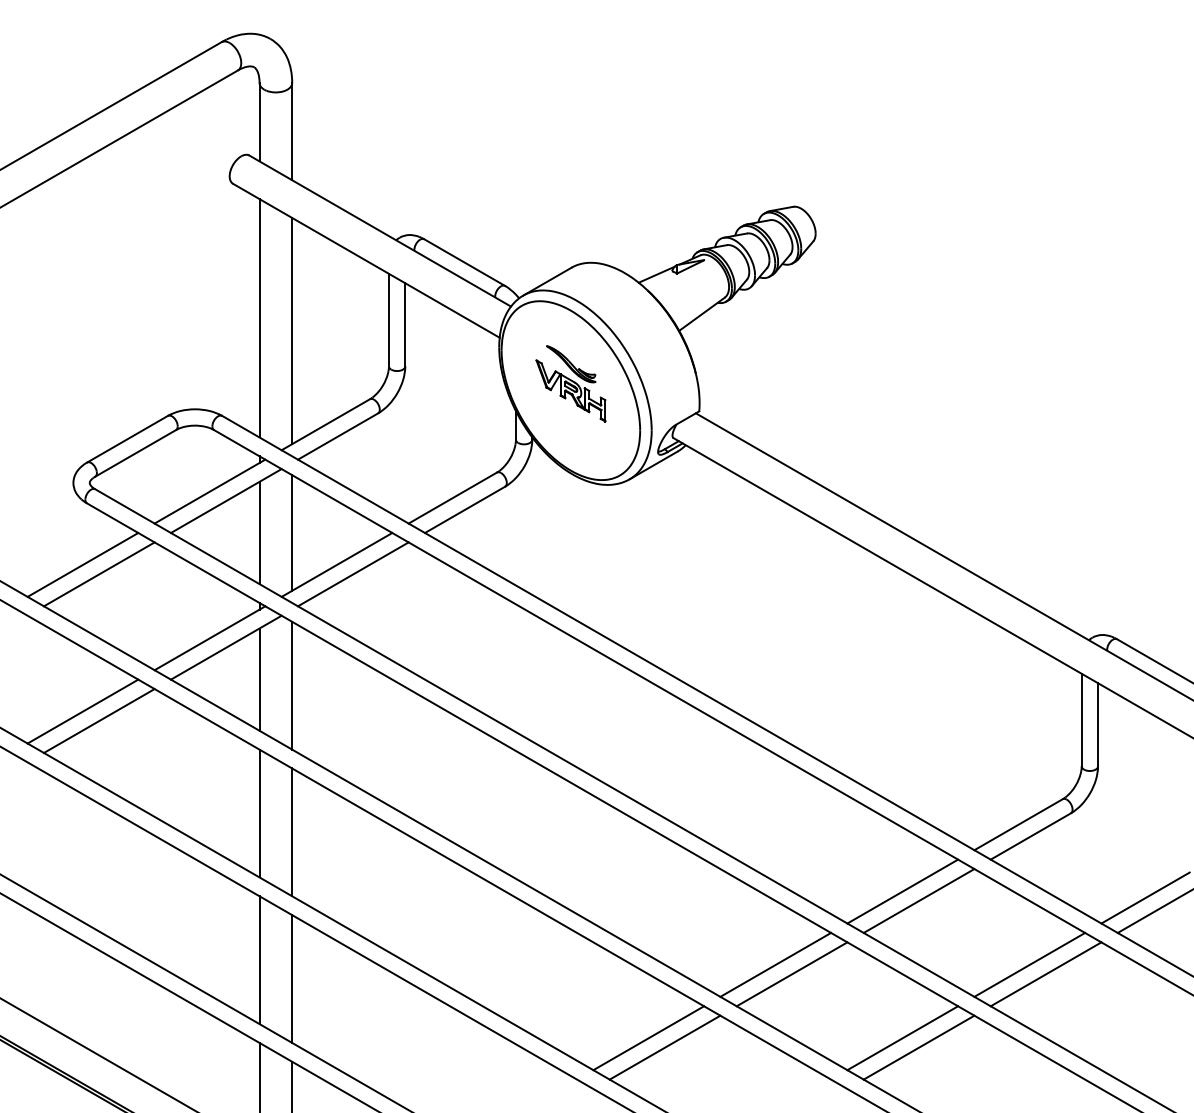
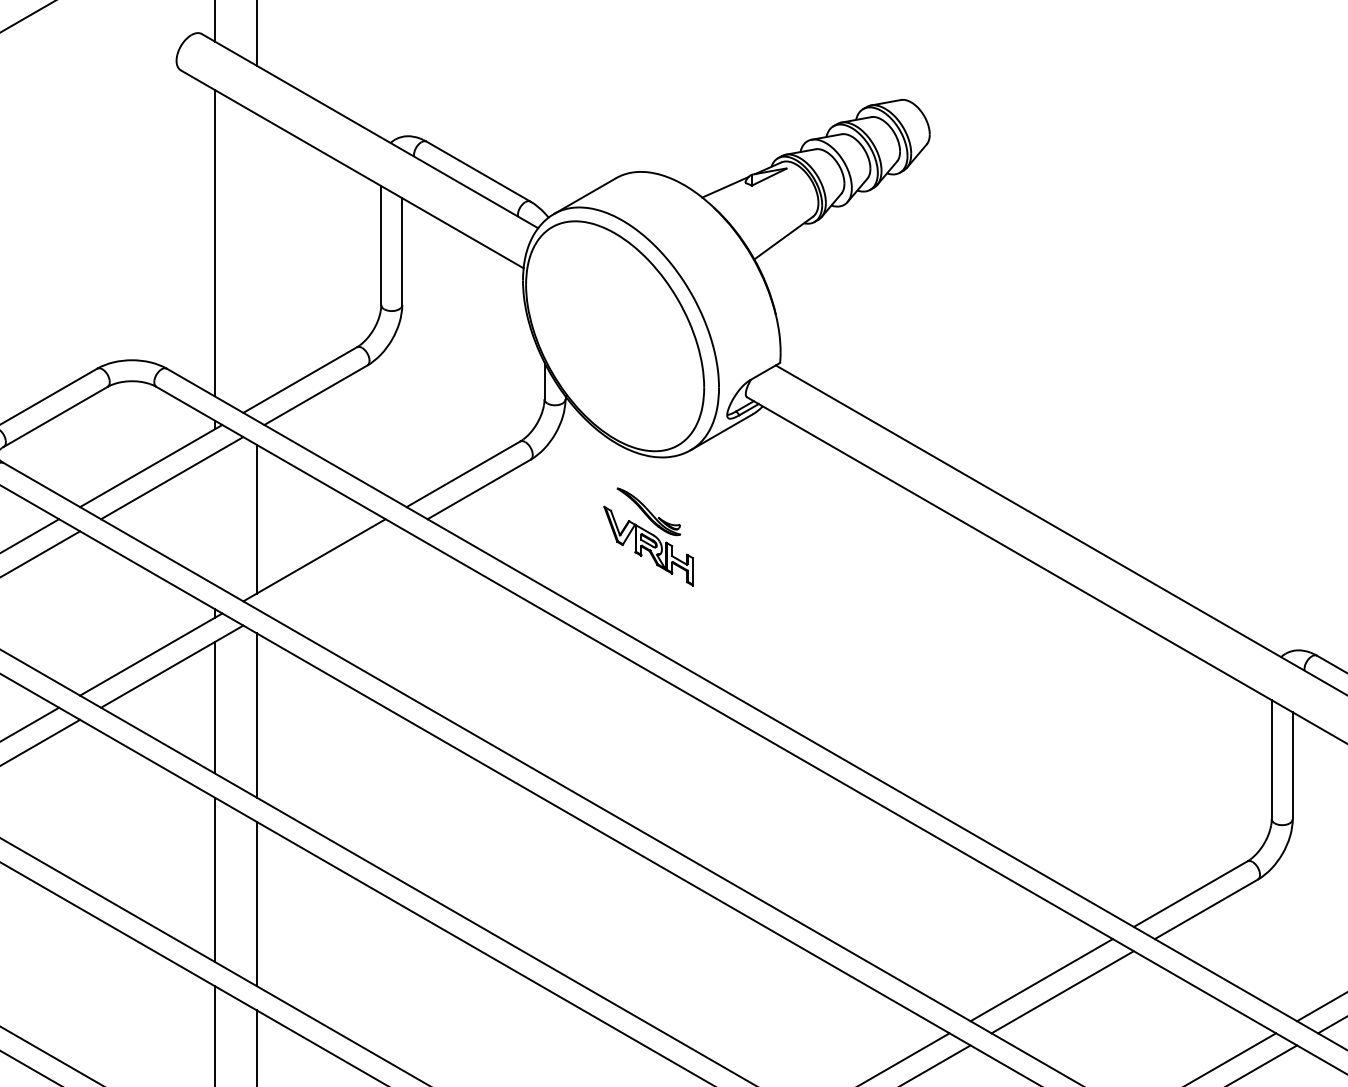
line: (292, 330) -> (257, 258), removed
part: (570, 383) -> (648, 536), moved
line: (259, 532) -> (214, 518), removed
line: (352, 574) -> (334, 572), removed

